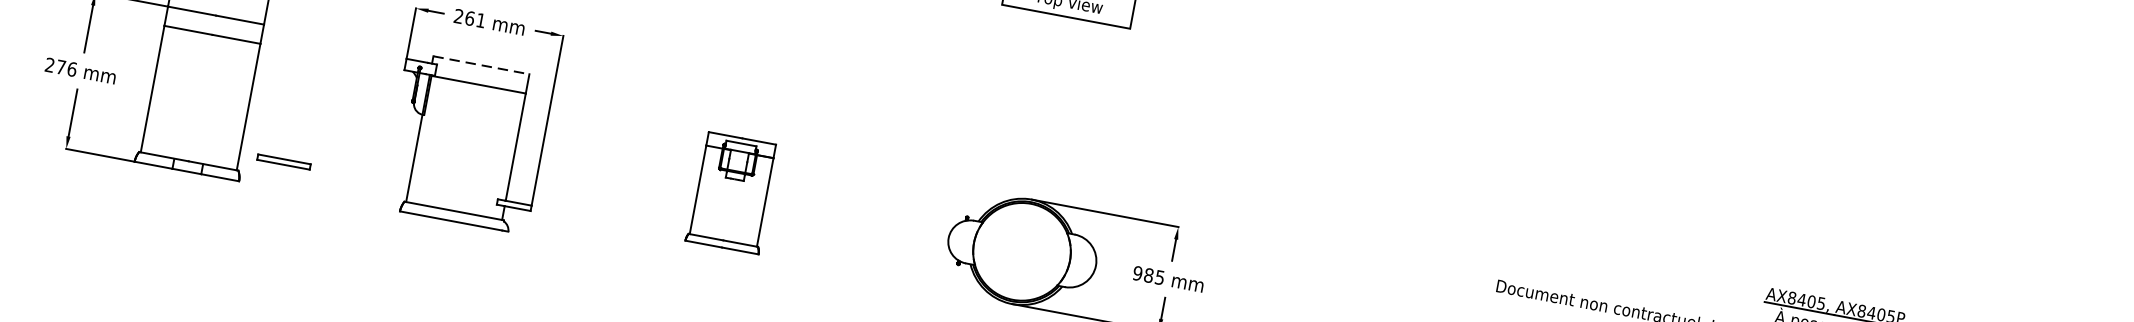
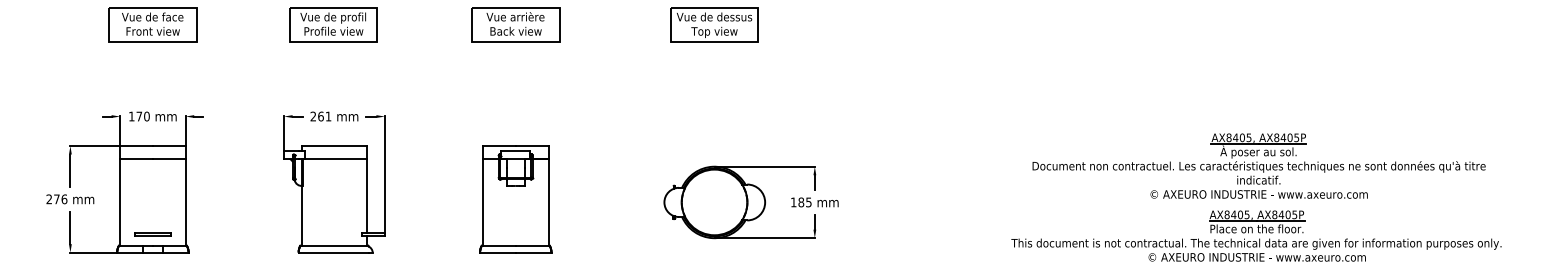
line: (481, 66) -> (334, 146), dashed -> solid
line: (283, 160) -> (152, 233), moved
part: (731, 193) -> (515, 199), size x1.43
text: (1137, 273) -> (793, 202), 985 -> 185

